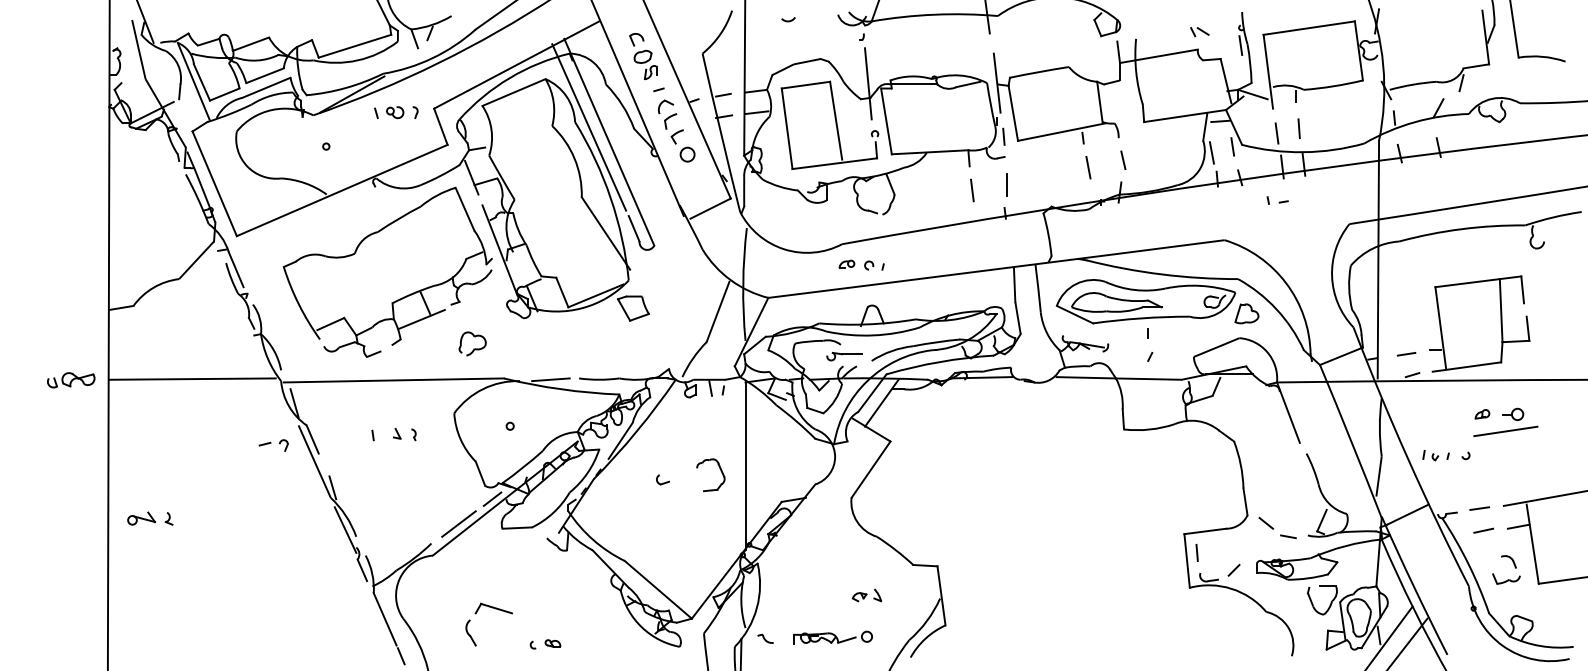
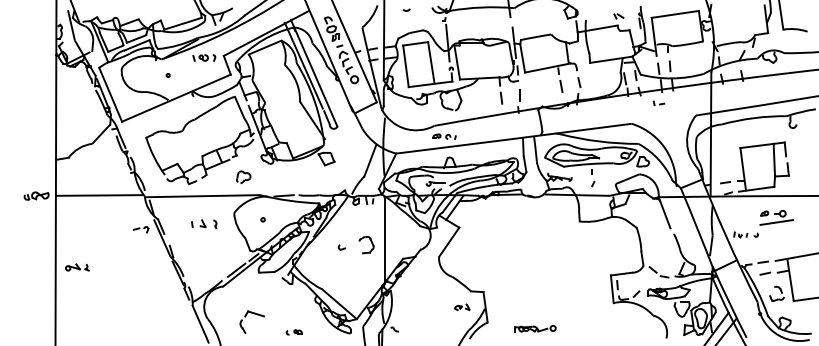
part: (404, 433) -> (208, 223), size x1.4
part: (867, 596) -> (462, 307), moved
part: (832, 636) -> (535, 328), moved
part: (543, 644) -> (293, 332), moved

